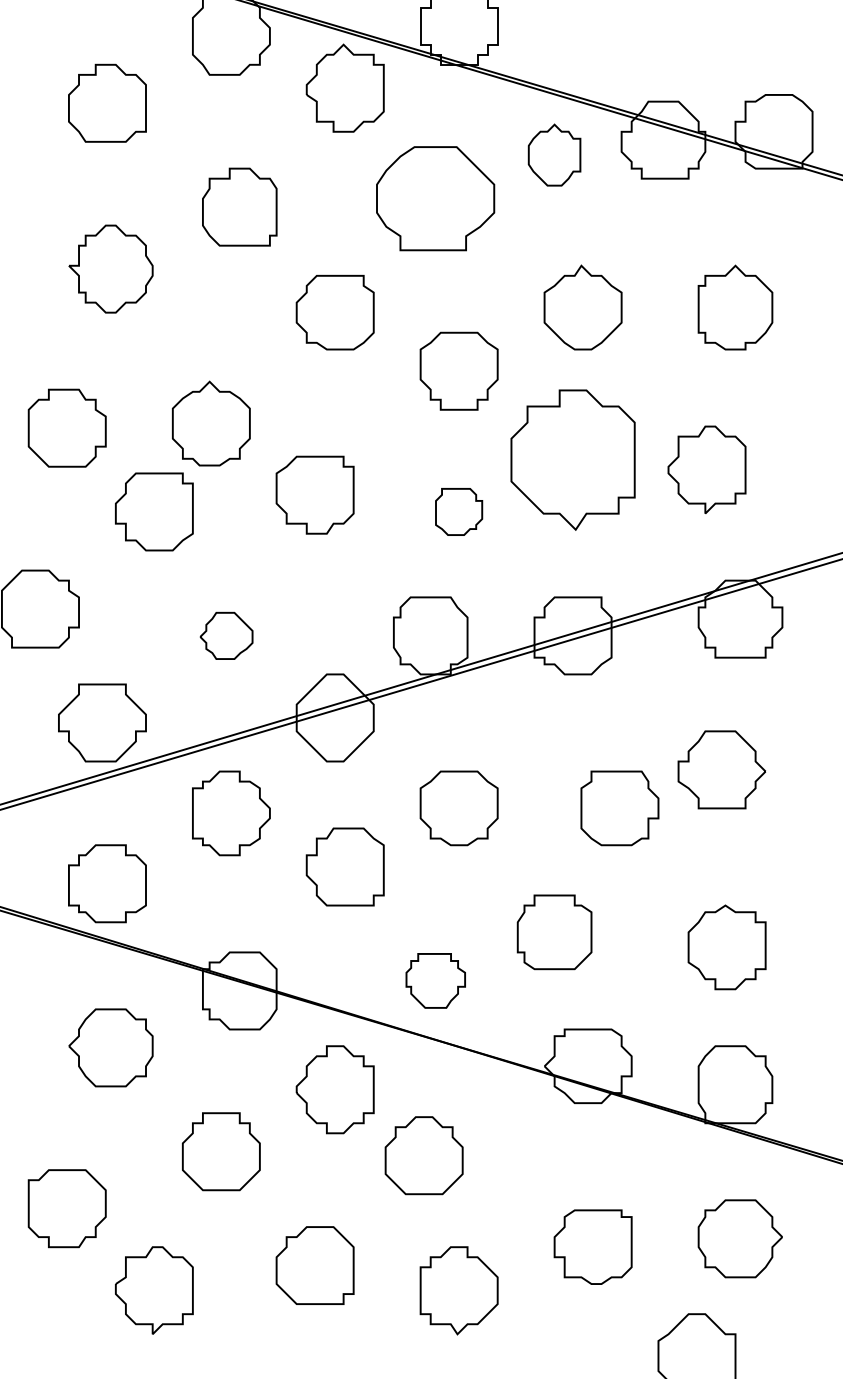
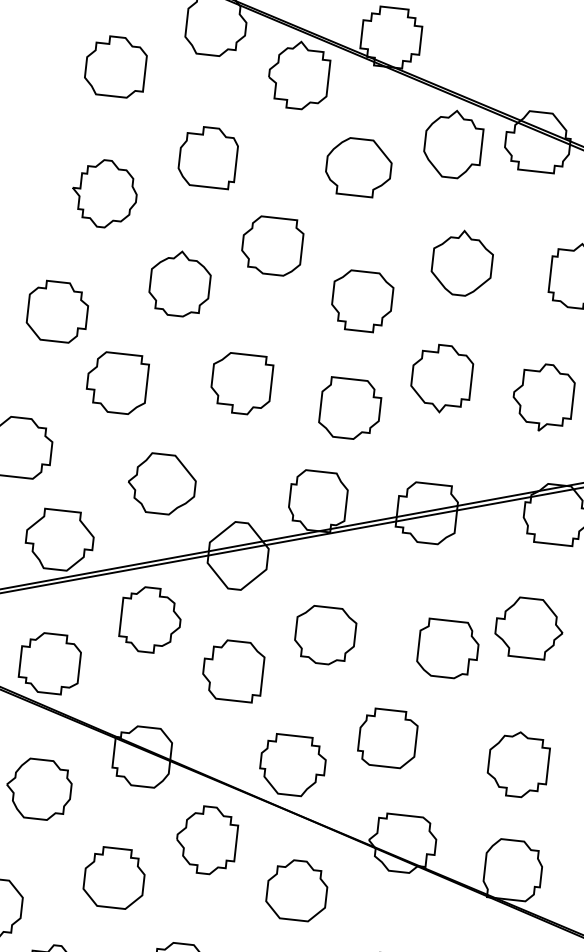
part: (554, 154) -> (453, 143), size x1.43
part: (435, 198) -> (358, 167), size x0.71
part: (211, 423) -> (180, 283), moved
part: (572, 459) -> (441, 378), size x0.62
part: (458, 511) -> (349, 408), size x1.67
part: (226, 635) -> (162, 483), size x1.67
part: (435, 980) -> (292, 765), size x1.43
part: (423, 1155) -> (296, 890), moved

